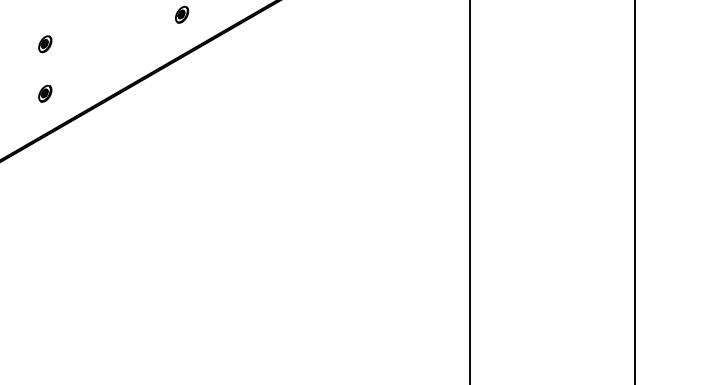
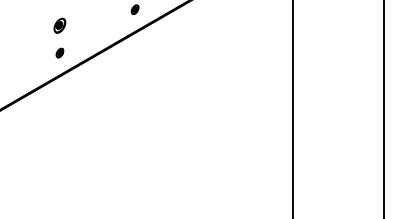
part: (44, 43) -> (59, 25), size x1.6

